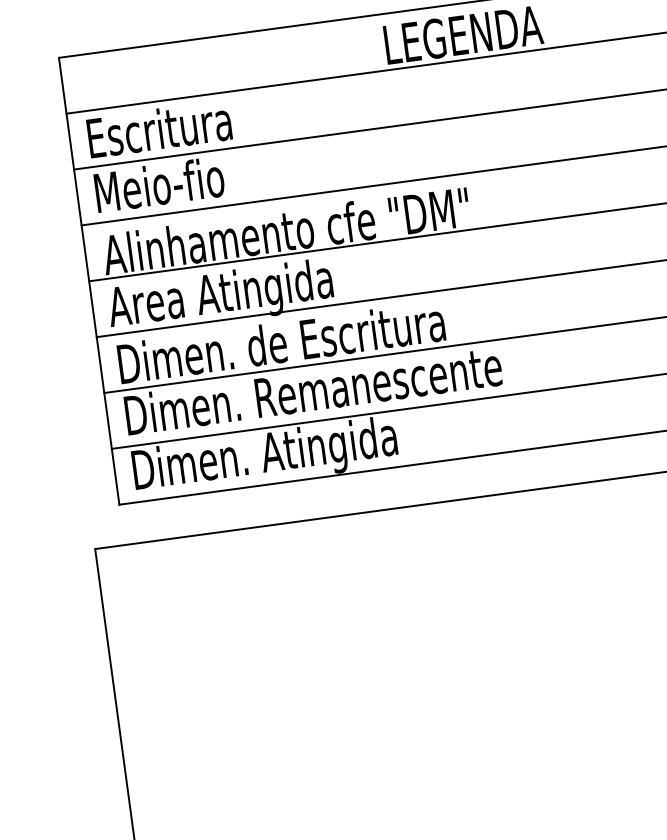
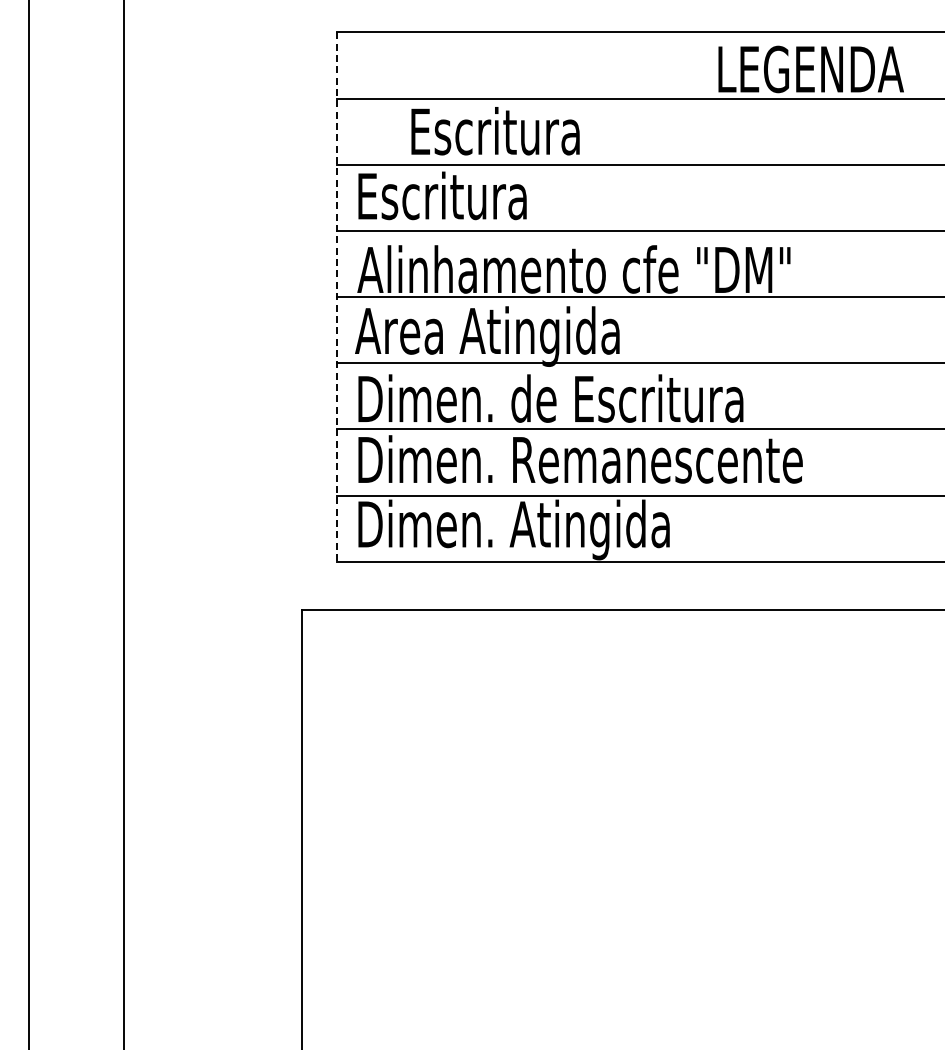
text: (159, 129) -> (495, 131), moved
text: (168, 183) -> (444, 195), Meio-fio -> Escritura
line: (88, 281) -> (336, 297), solid -> dashed

